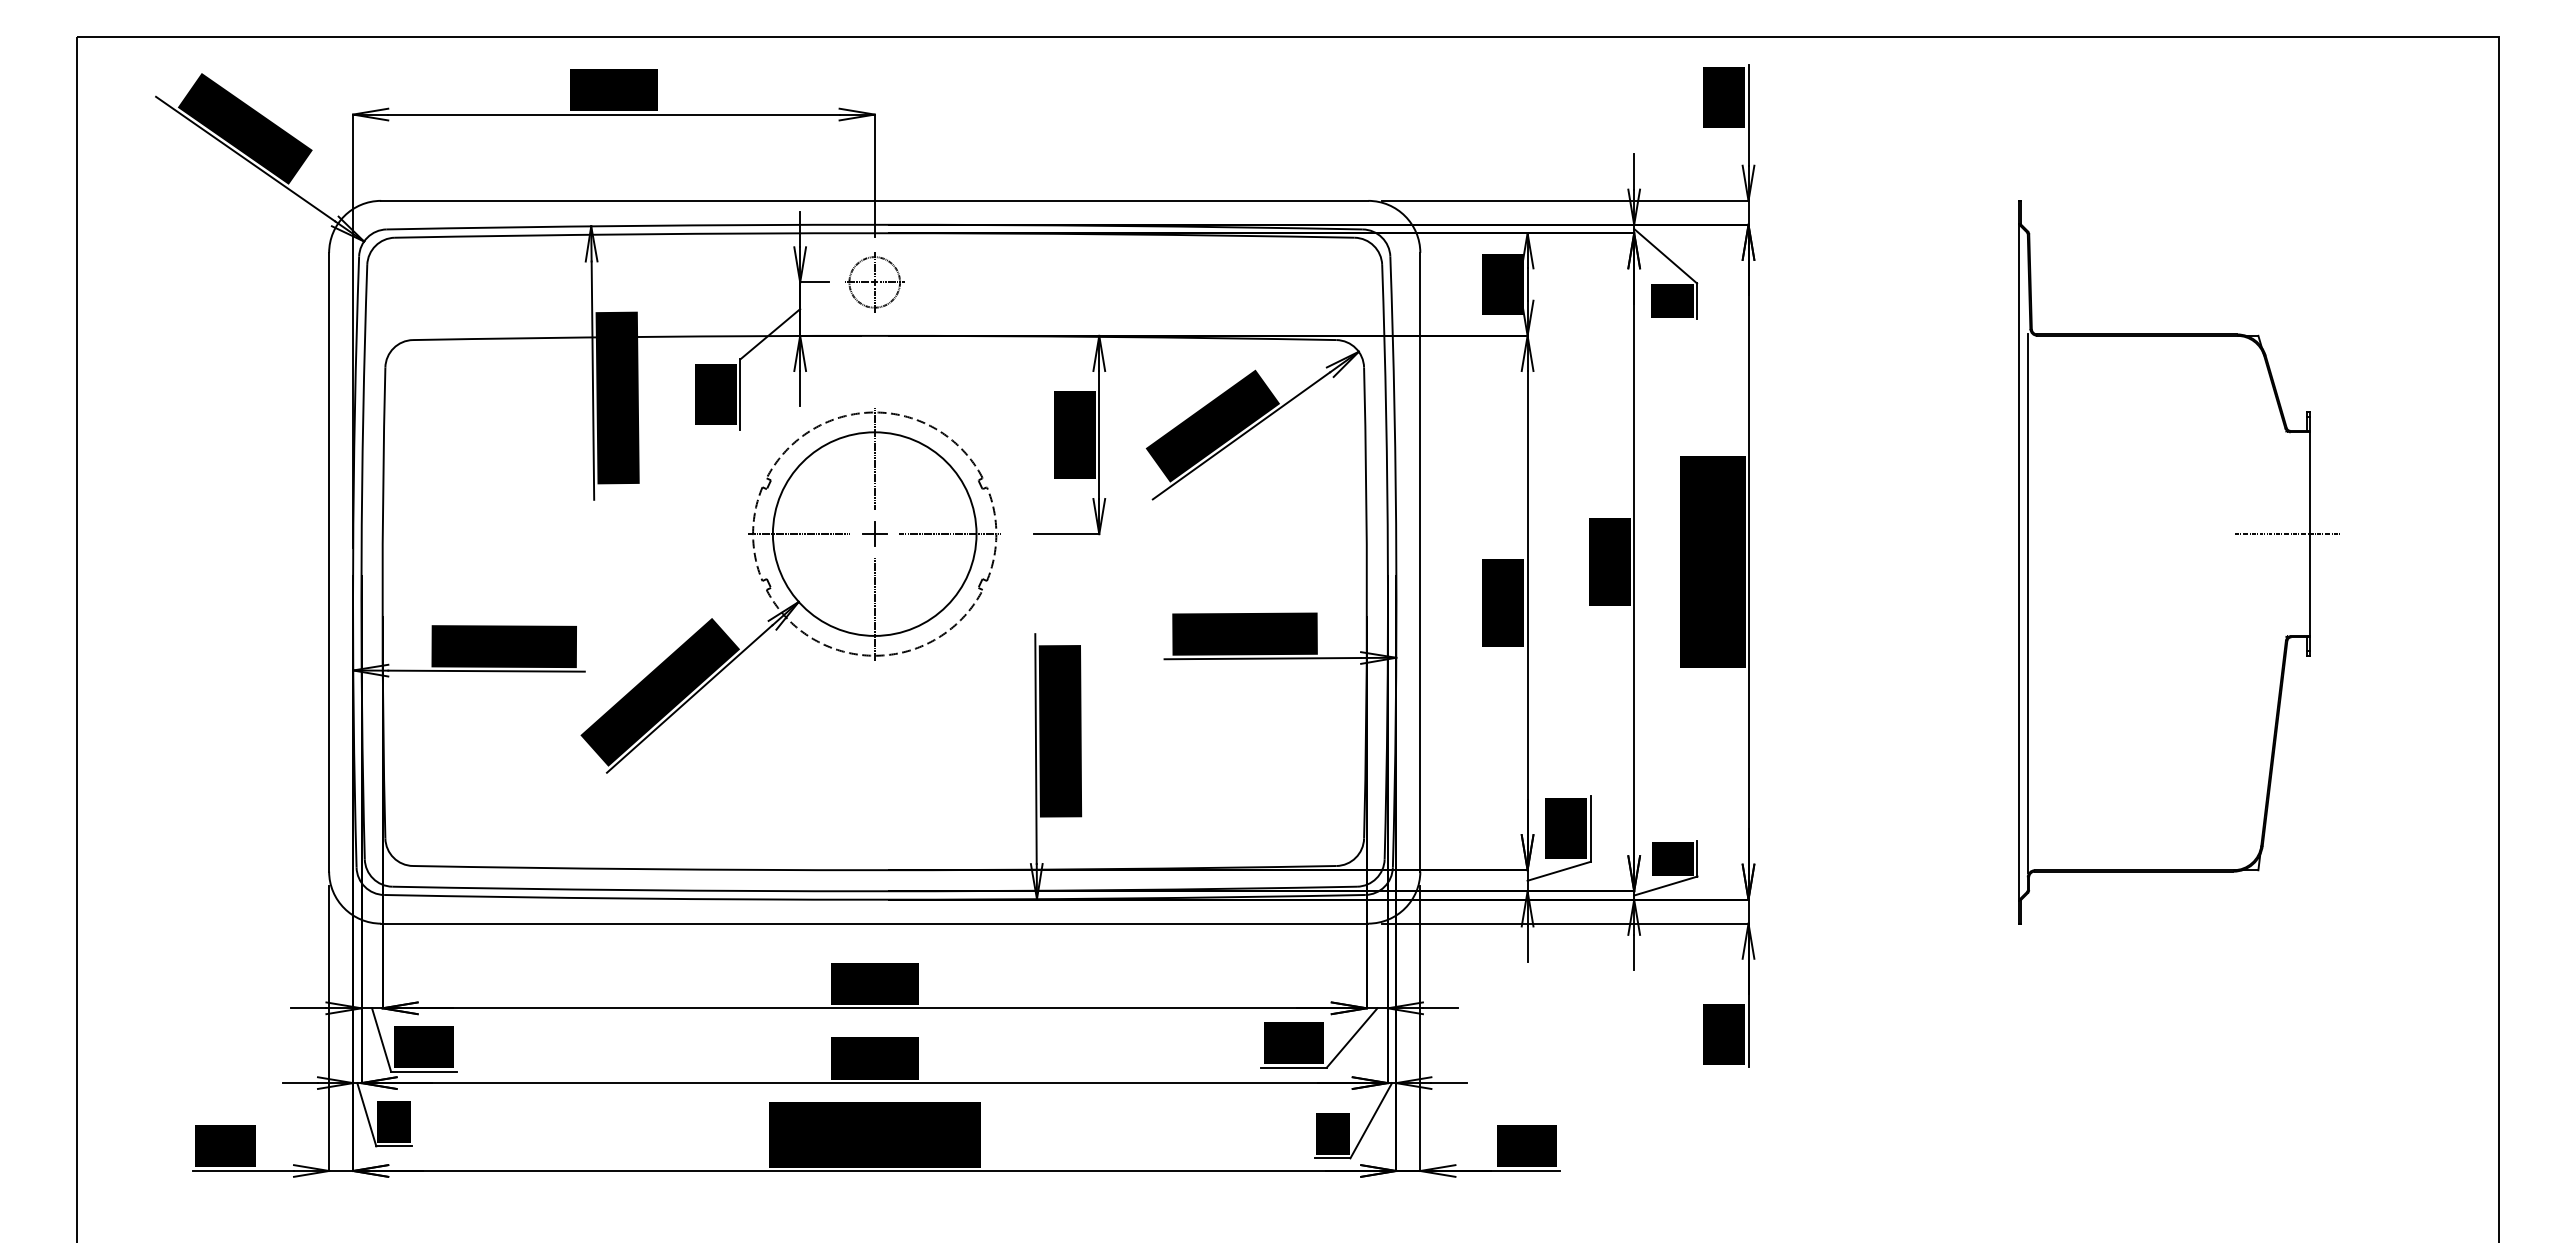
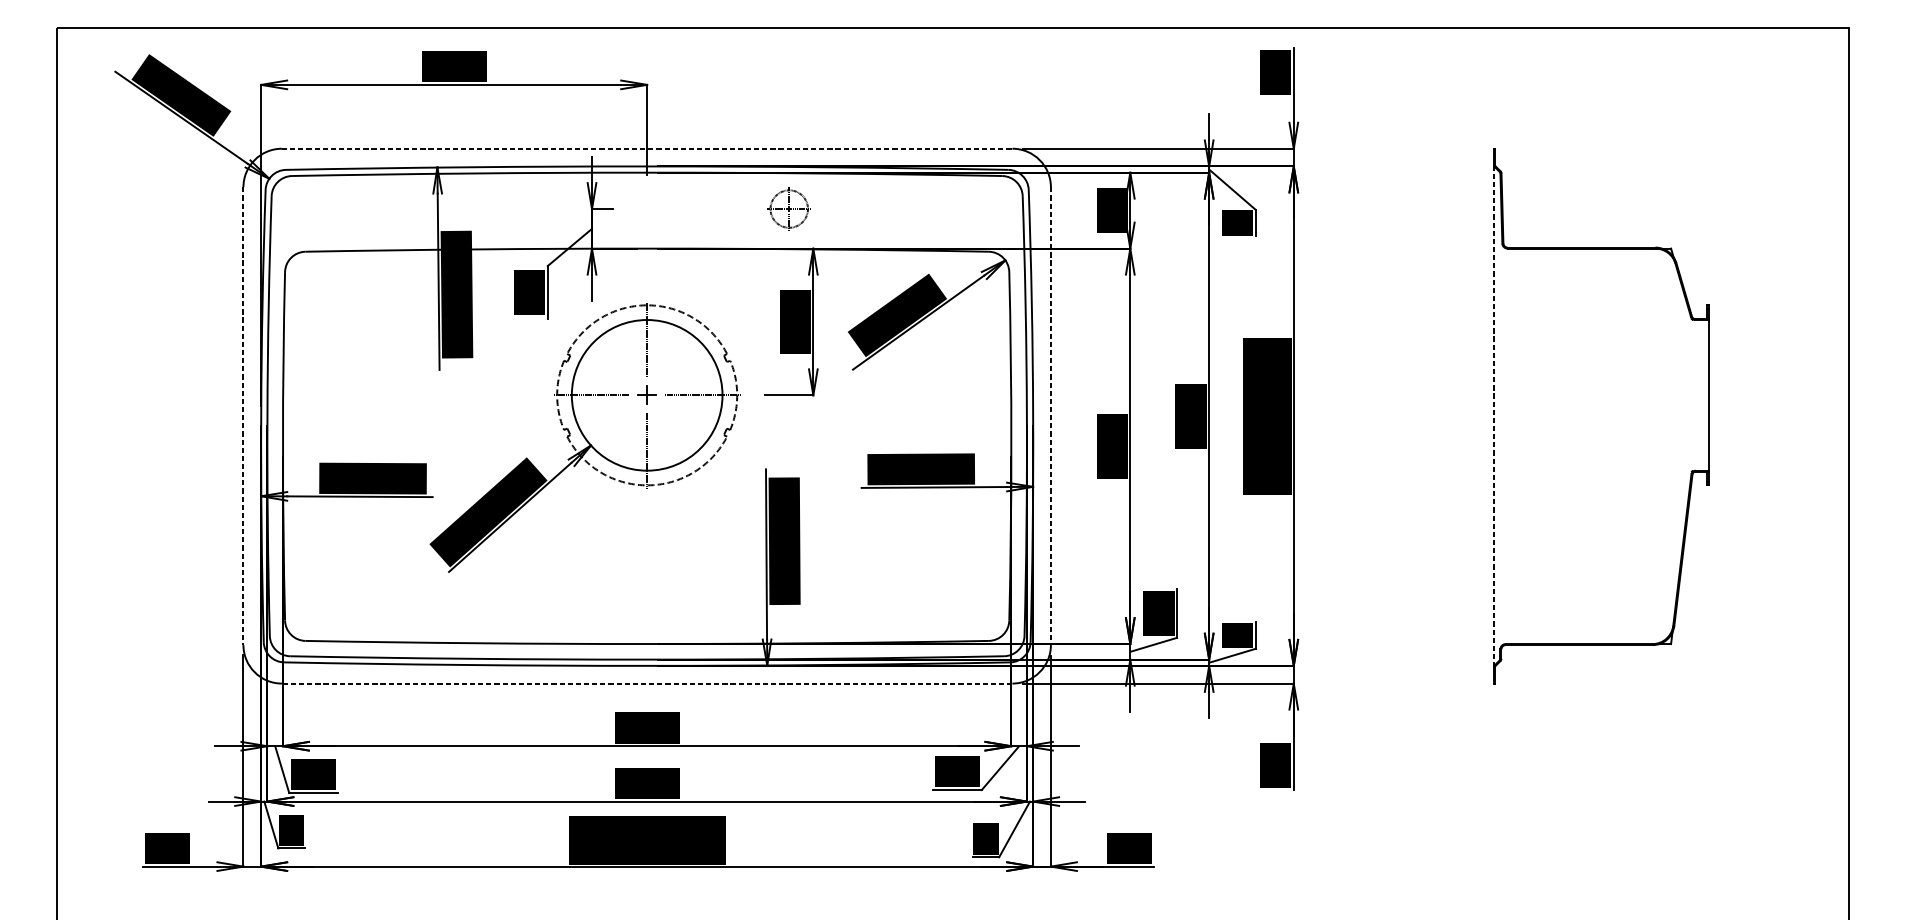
line: (874, 200) -> (647, 148), solid -> dashed
part: (874, 282) -> (789, 209), moved
line: (2288, 534) -> (1693, 395), removed
line: (329, 562) -> (243, 416), solid -> dashed
line: (1420, 562) -> (1051, 416), solid -> dashed
line: (2019, 562) -> (1494, 416), solid -> dashed
line: (2027, 603) -> (1500, 446), removed
line: (874, 923) -> (647, 683), solid -> dashed

